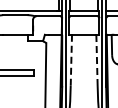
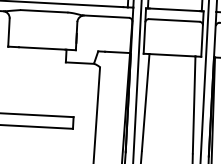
line: (71, 60) -> (145, 102), dashed -> solid
line: (97, 60) -> (195, 105), dashed -> solid

